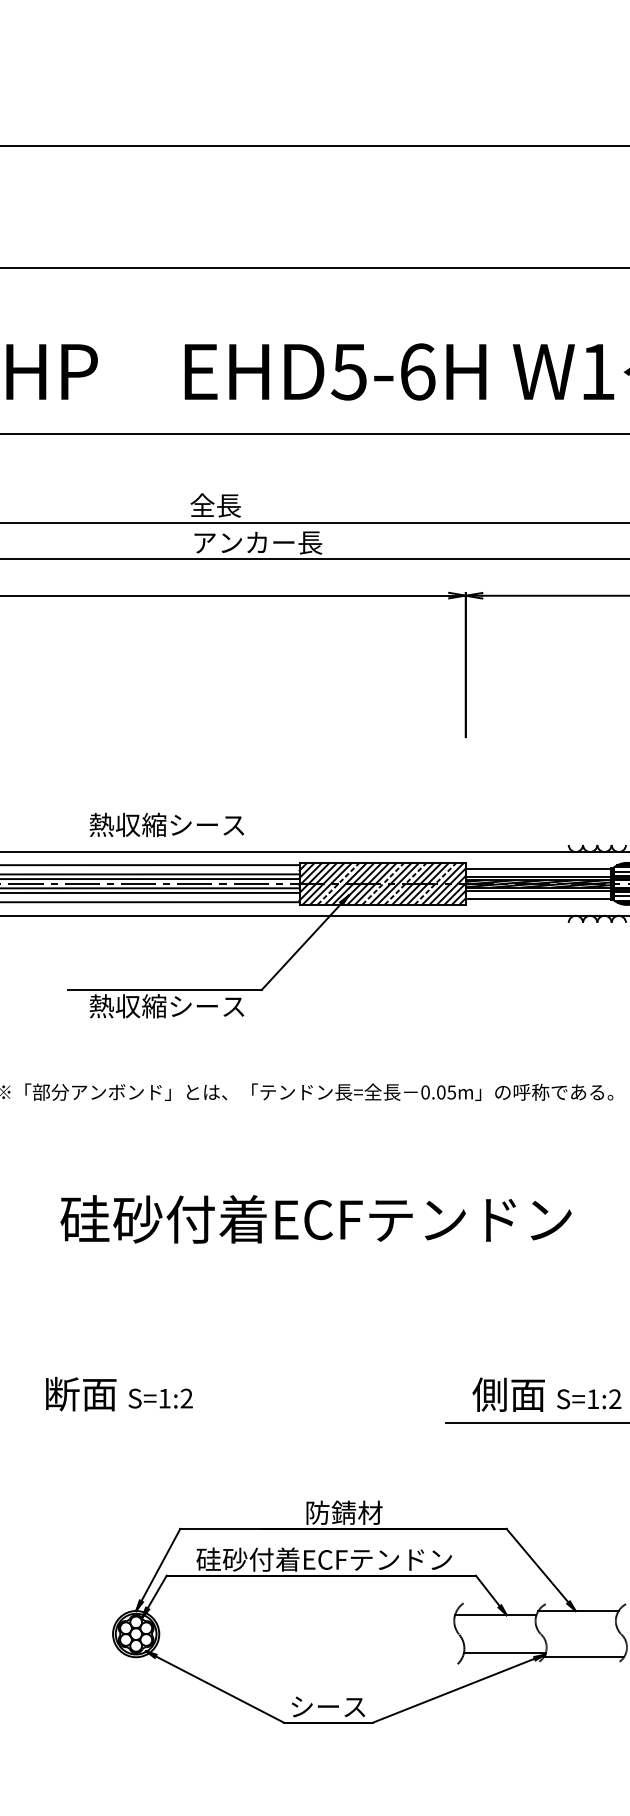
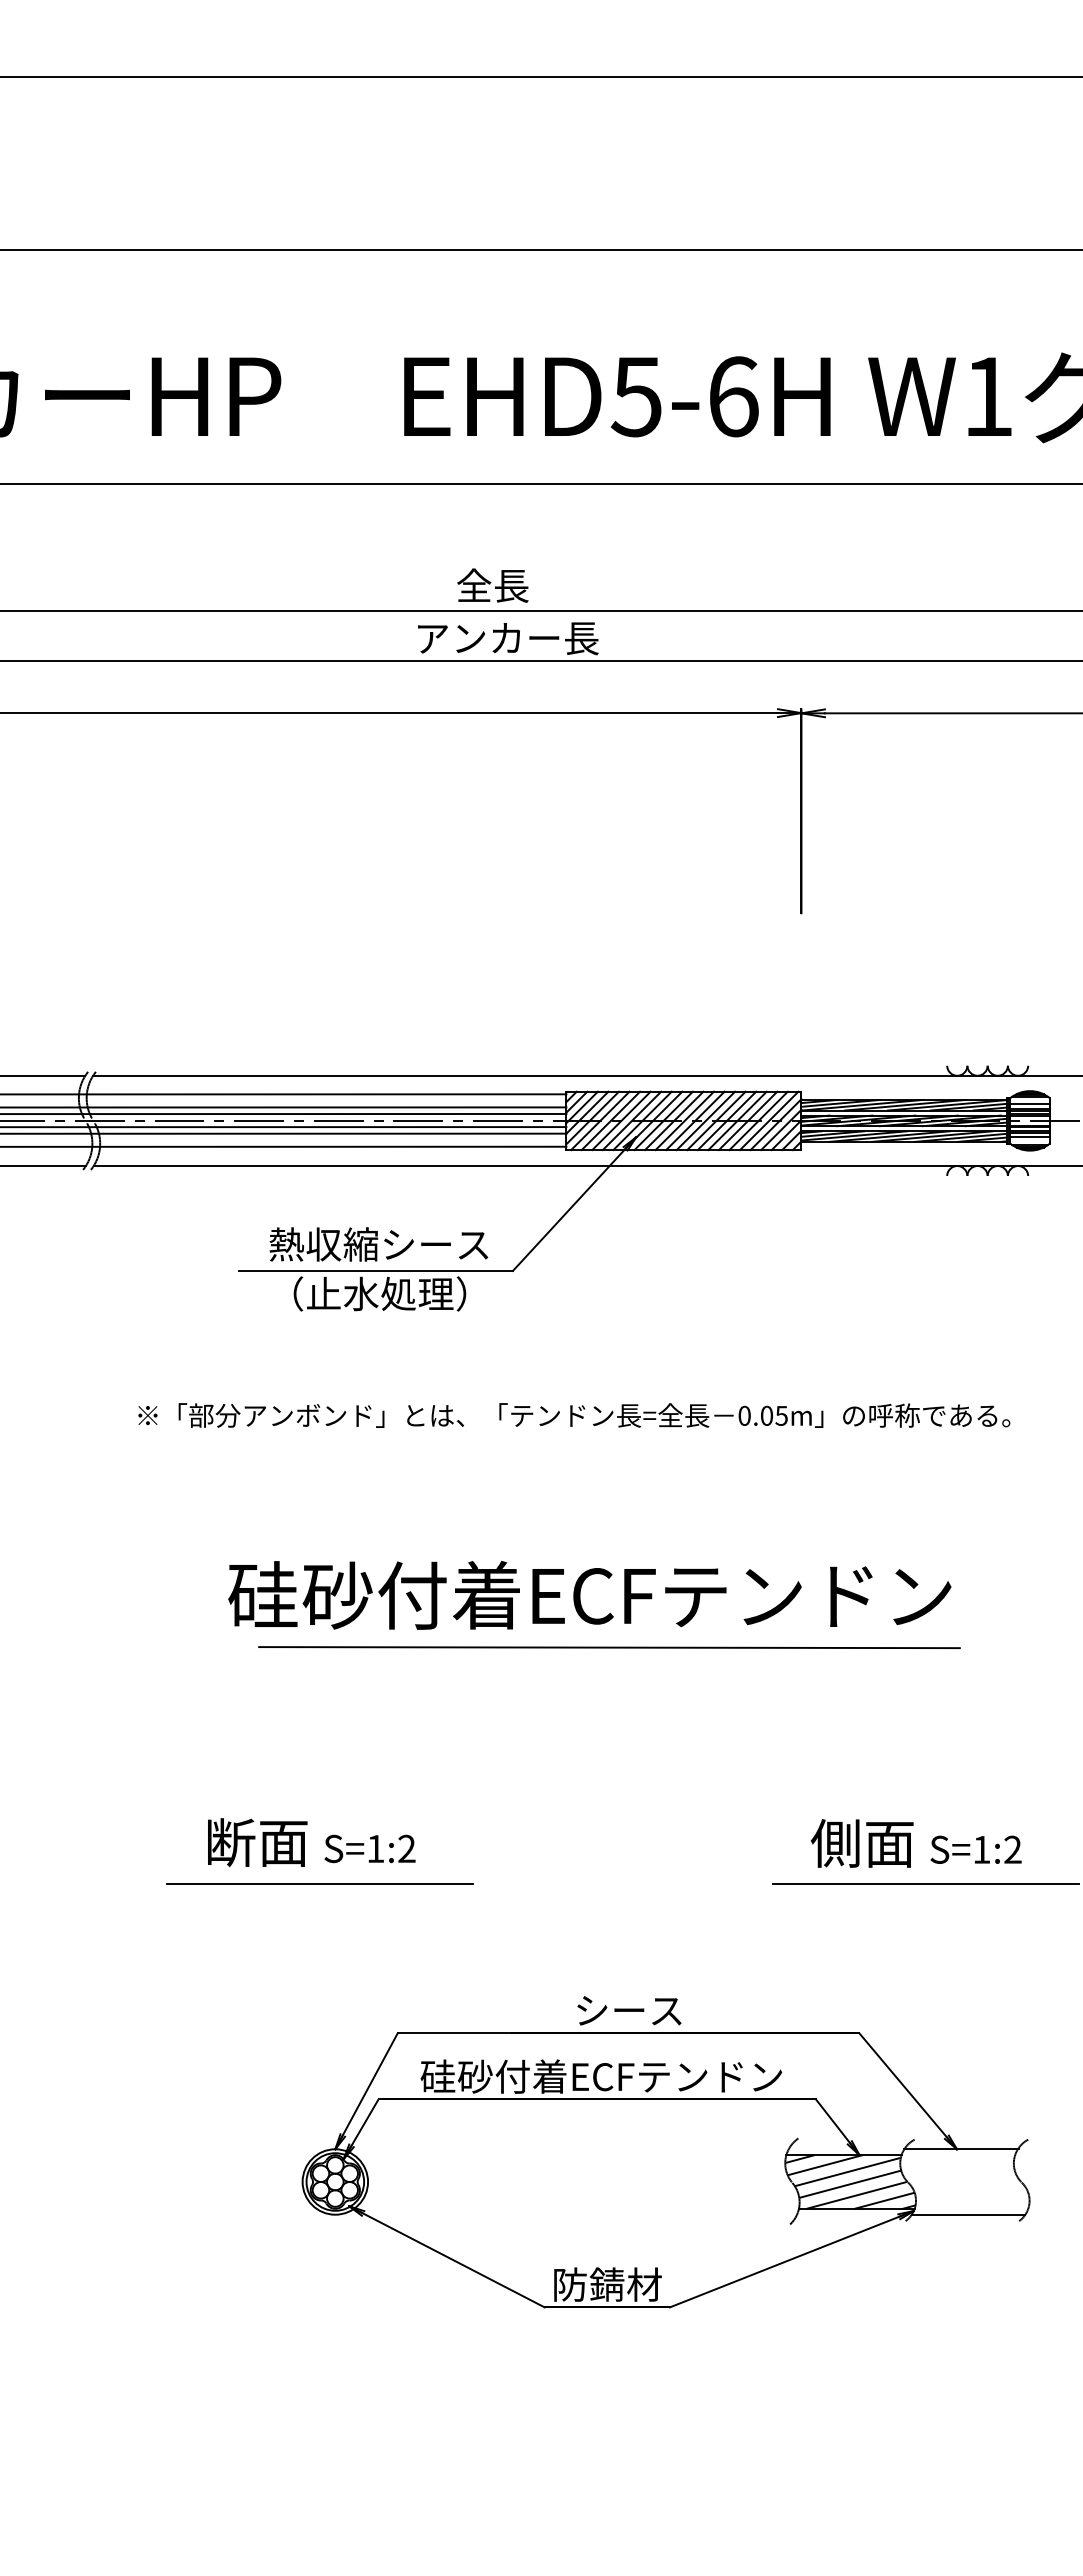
text: (215, 505) -> (492, 585), moved
text: (166, 824) -> (378, 1244), moved
hatch: (537, 872) -> (903, 1104), added
line: (338, 883) -> (621, 1120), dashed -> solid
line: (383, 883) -> (685, 1120), dashed -> solid
line: (405, 883) -> (716, 1120), dashed -> solid
line: (436, 883) -> (759, 1120), dashed -> solid
hatch: (537, 894) -> (903, 1136), added
text: (166, 1005) -> (378, 1293), 熱収縮シース -> （止水処理）
line: (329, 1256) -> (609, 1647), added
line: (124, 1423) -> (319, 1883), added
text: (344, 1512) -> (629, 2010), 防錆材 -> シース
hatch: (500, 1633) -> (850, 2181), added
text: (328, 1706) -> (607, 2284), シース -> 防錆材

